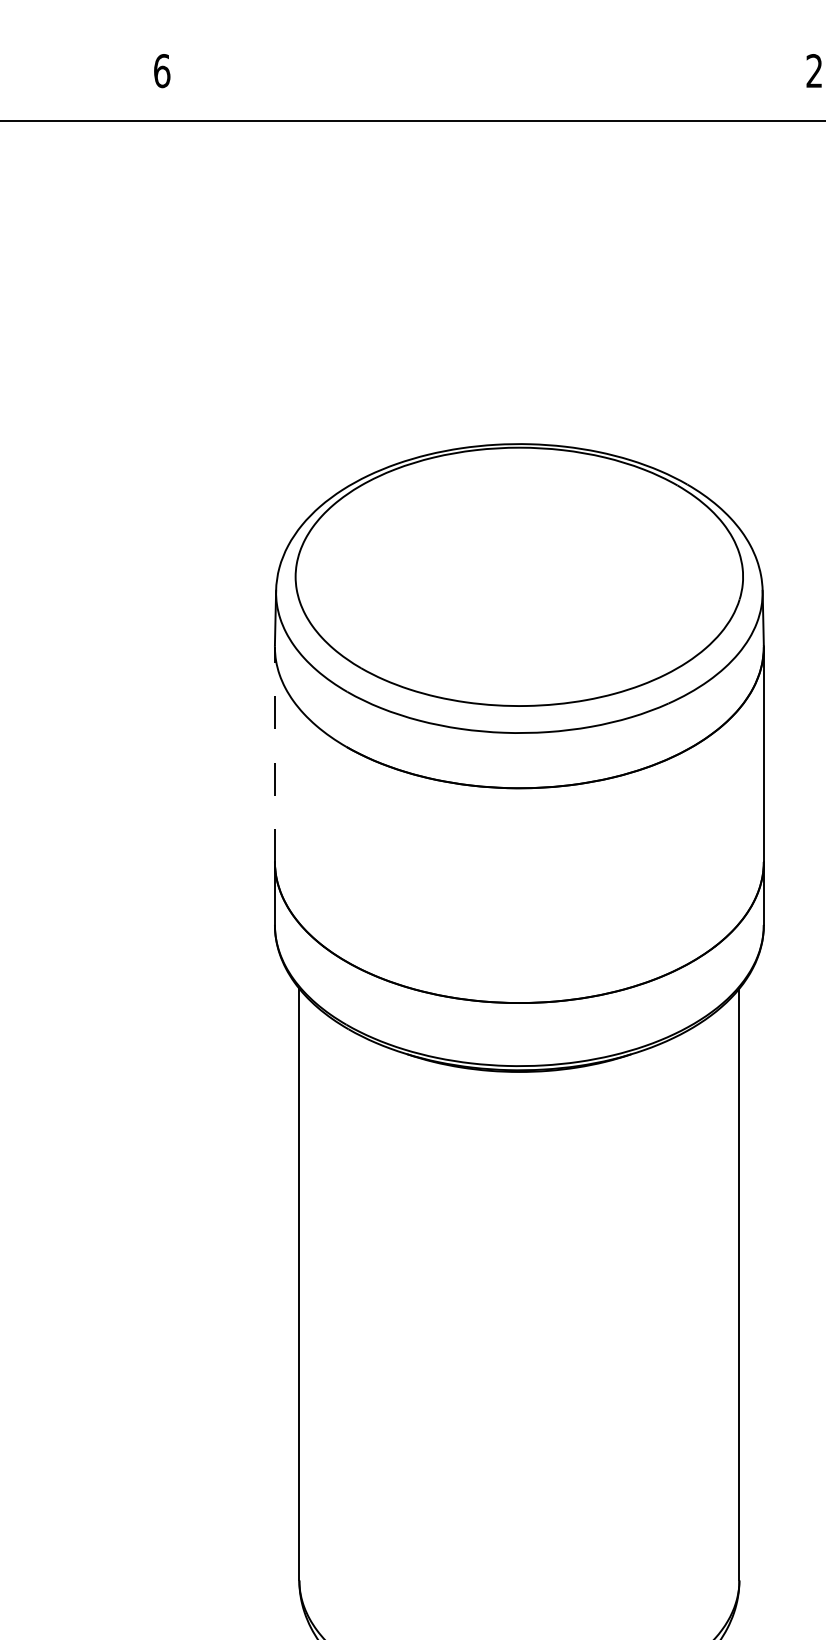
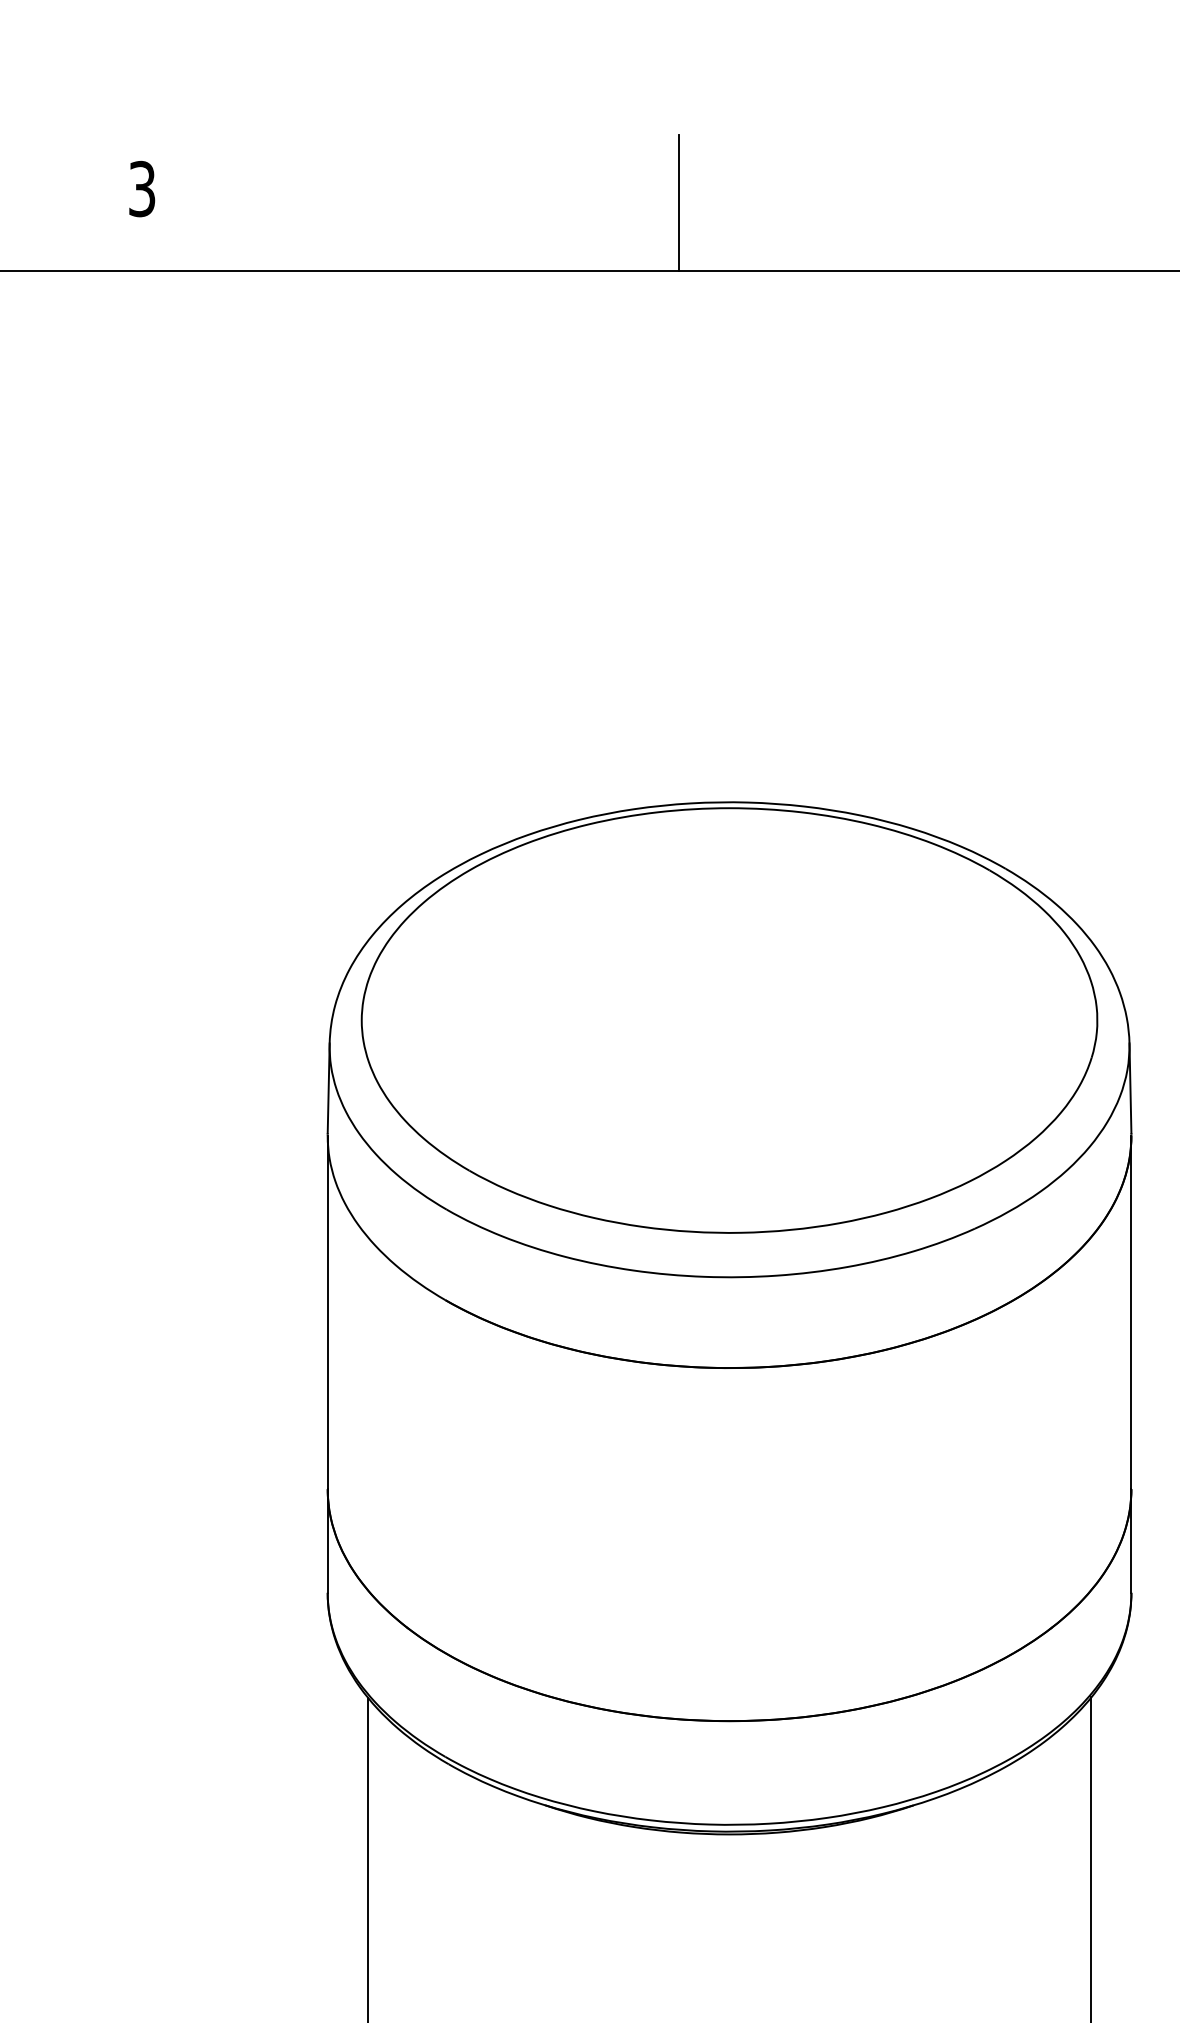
text: (162, 71) -> (142, 189), 6 -> 3
line: (488, 78) -> (678, 201), added
line: (274, 754) -> (327, 1312), dashed -> solid

